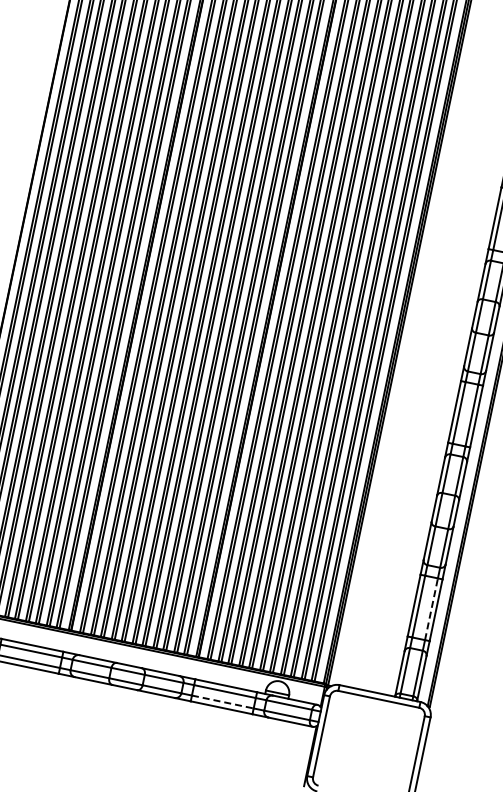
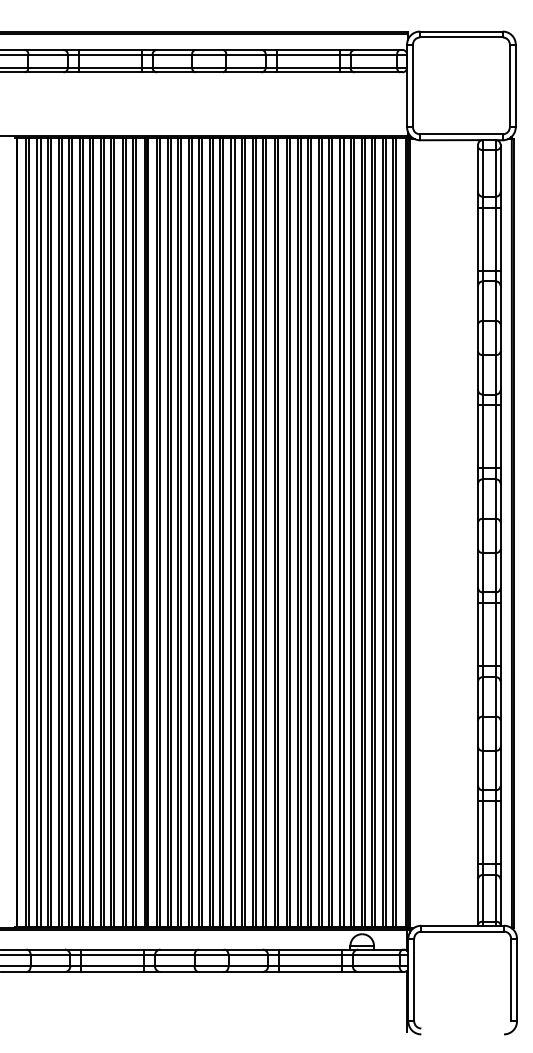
line: (431, 609) -> (495, 832), dashed -> solid
line: (222, 702) -> (310, 966), dashed -> solid

